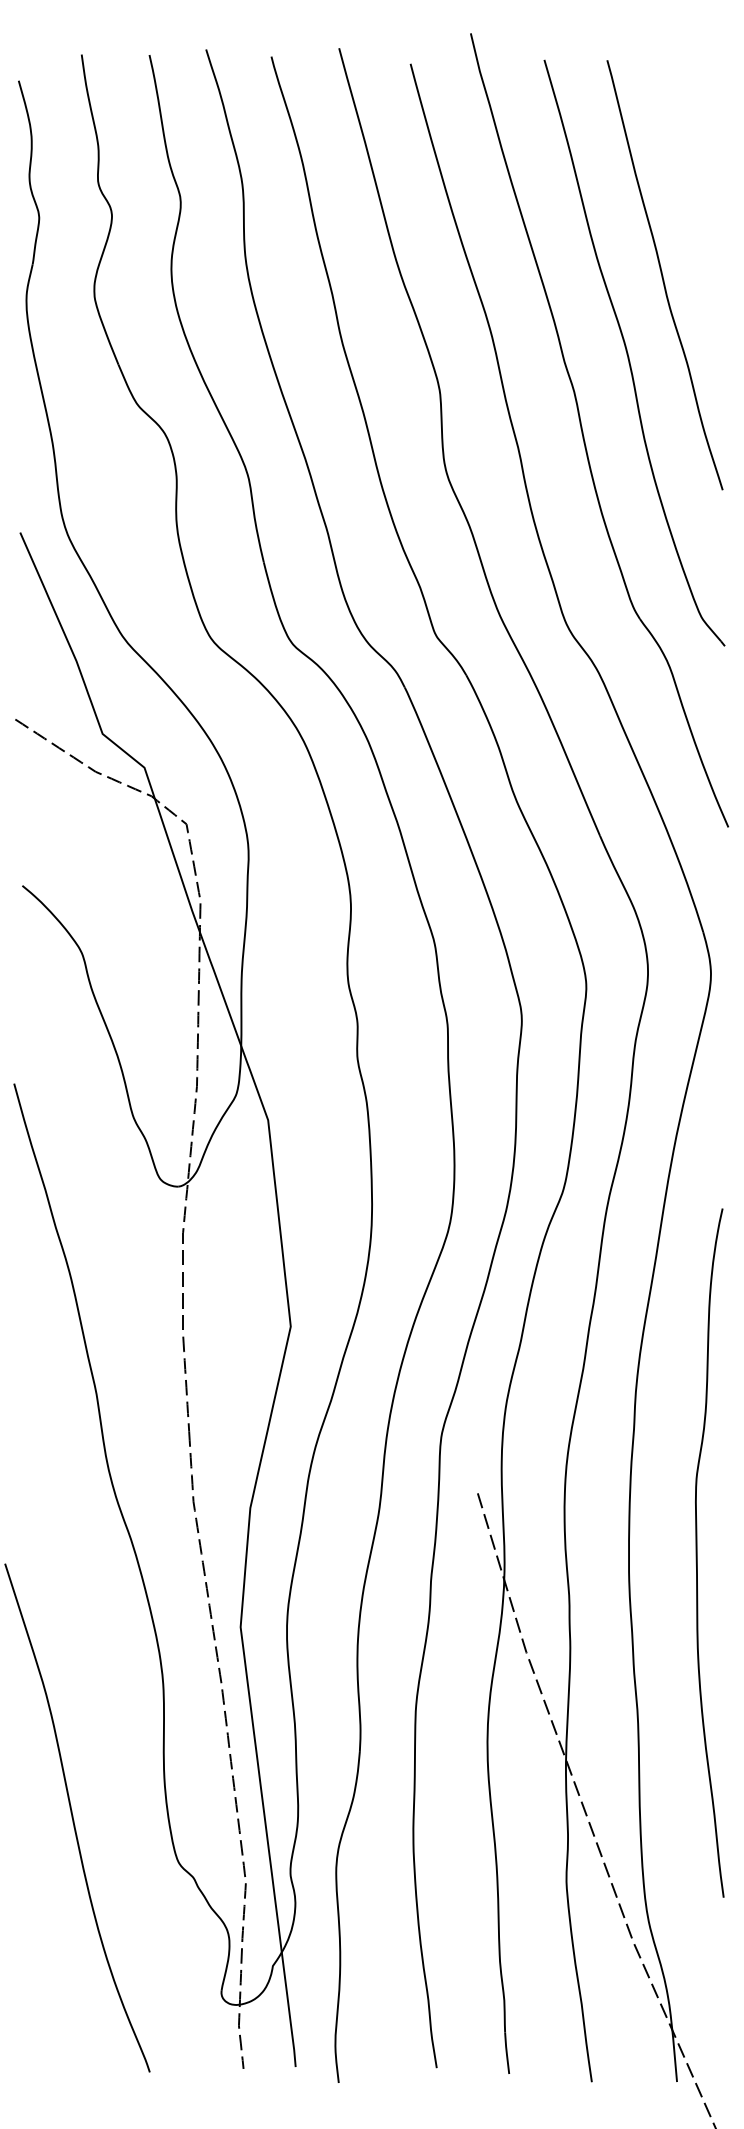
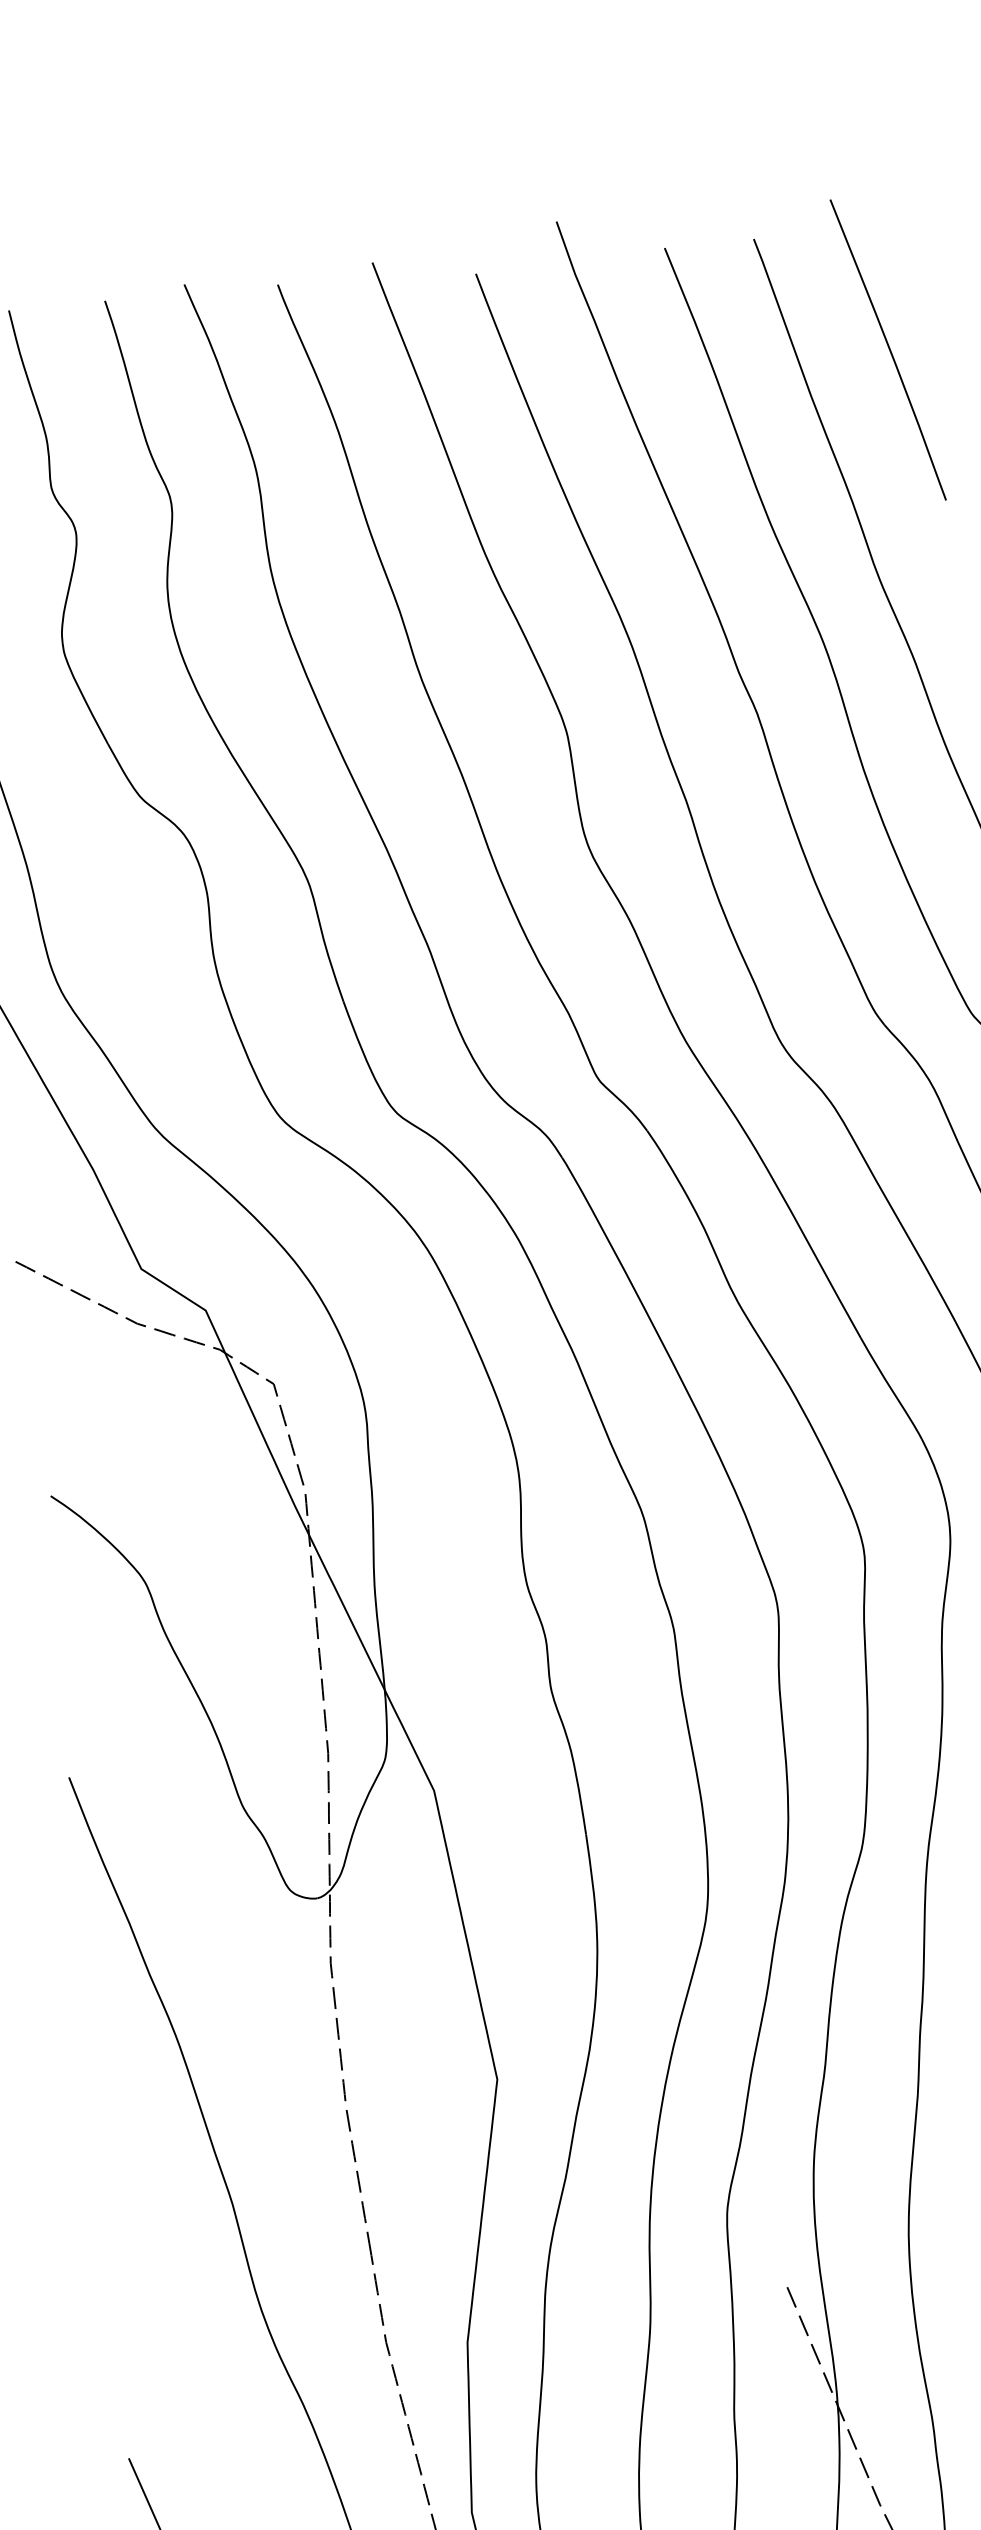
curve: (692, 146) -> (887, 348), added

